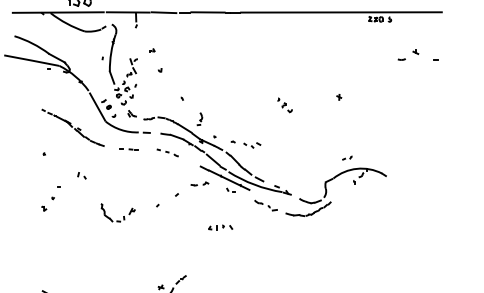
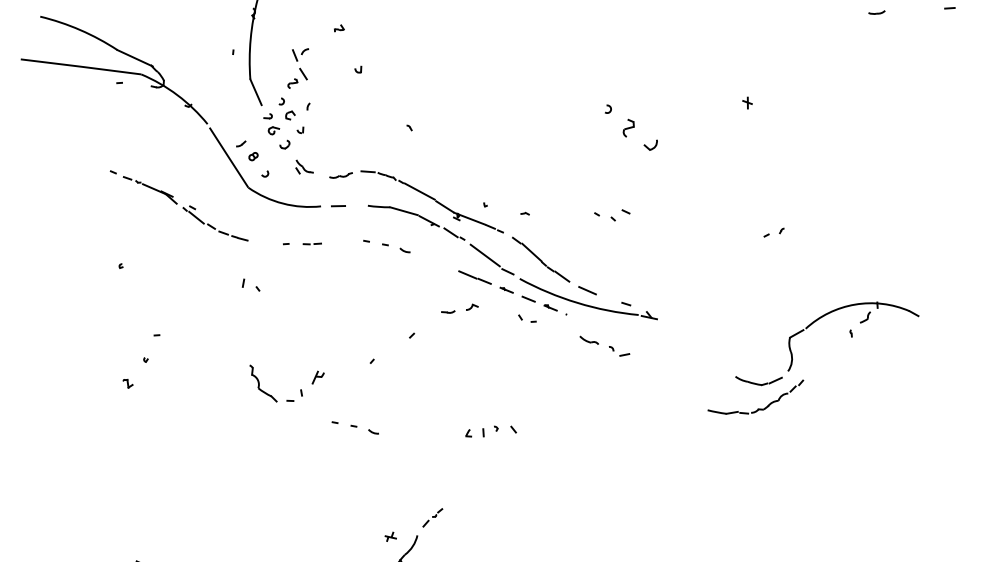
part: (284, 105) -> (630, 128), size x1.6
part: (199, 119) -> (449, 170), removed
part: (252, 145) -> (612, 215), moved
part: (81, 175) -> (249, 284), moved
line: (229, 180) -> (522, 297), solid -> dashed
part: (327, 191) -> (794, 357), moved
part: (220, 227) -> (490, 431), moved
part: (147, 235) -> (354, 427), added

